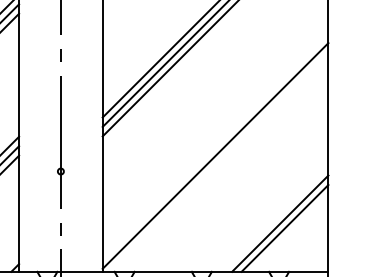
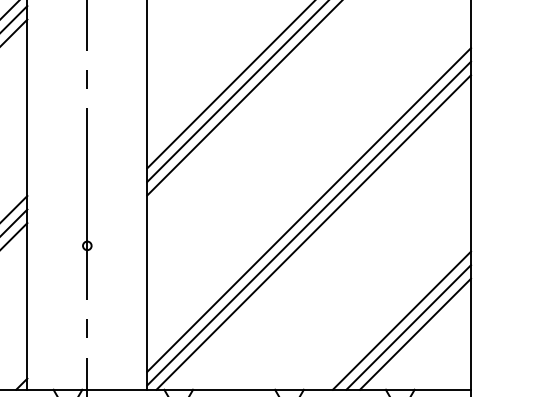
line: (215, 146) -> (309, 209), added
line: (218, 161) -> (313, 231), added
line: (289, 232) -> (415, 333), added

